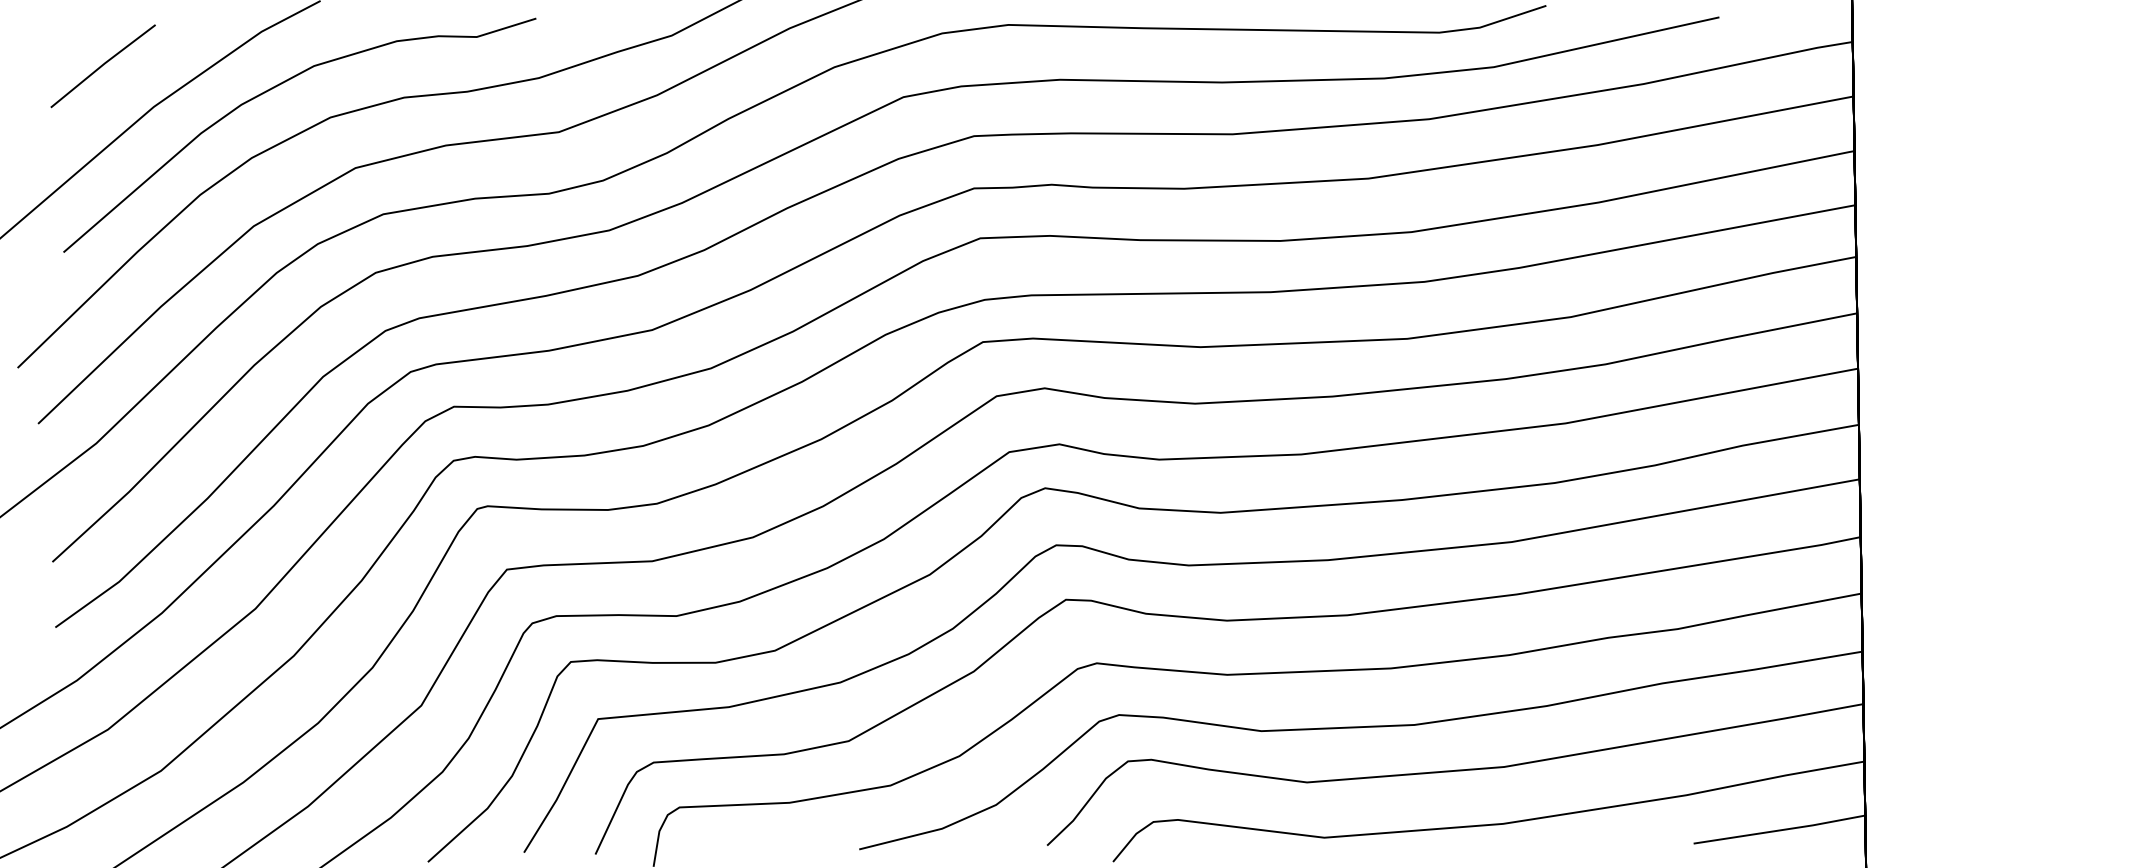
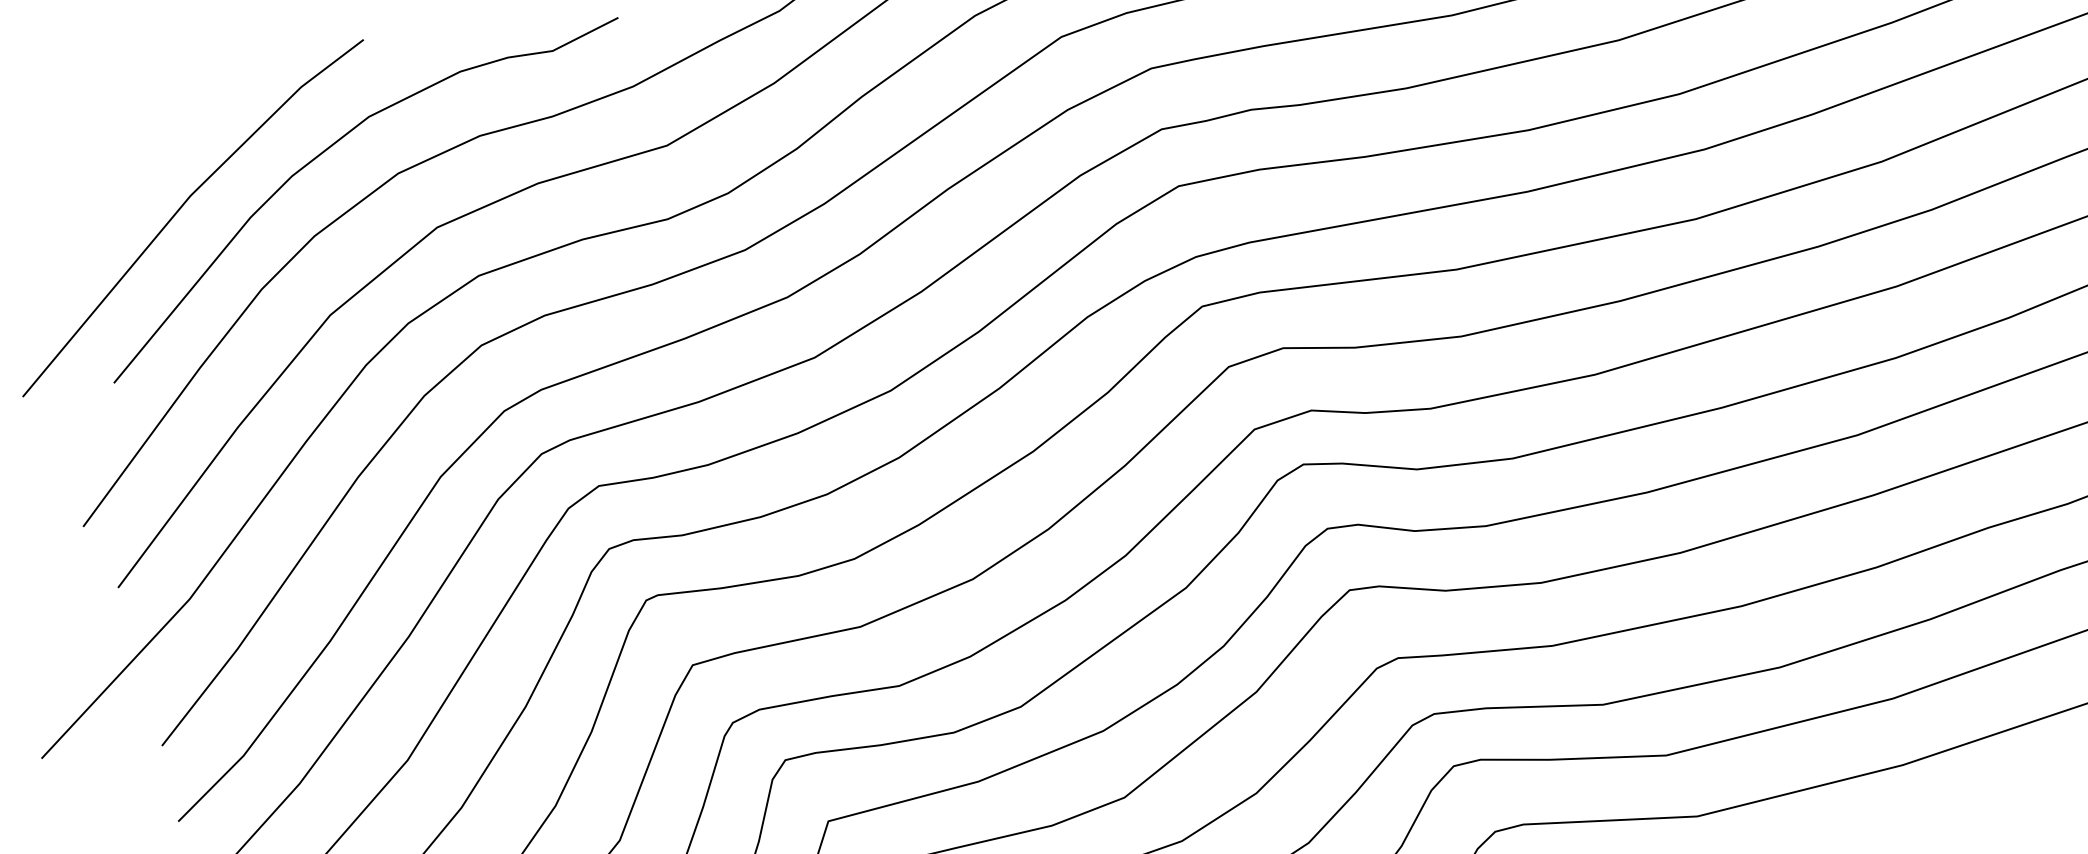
part: (102, 66) -> (122, 159), removed

